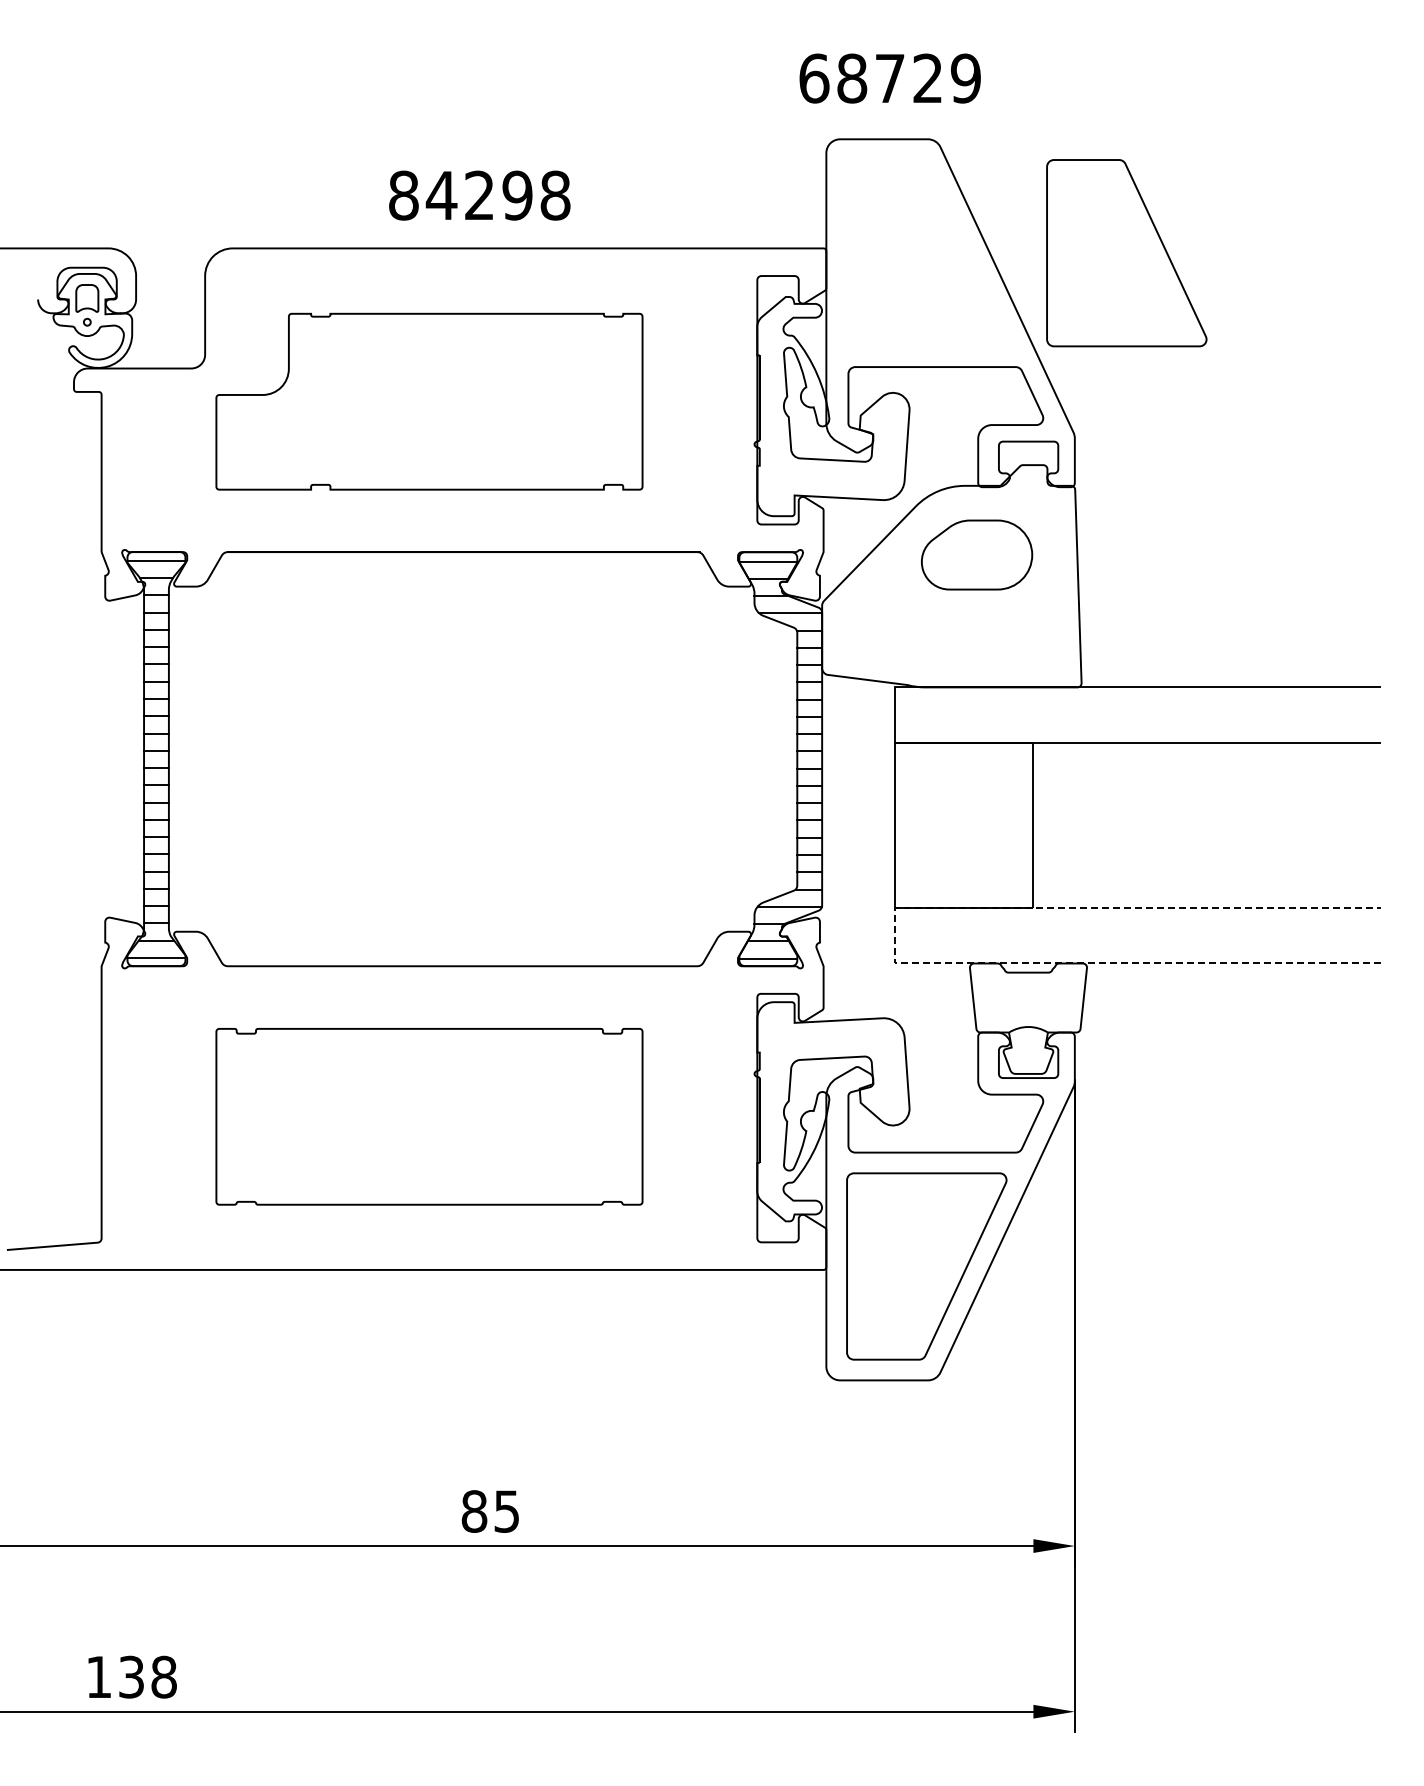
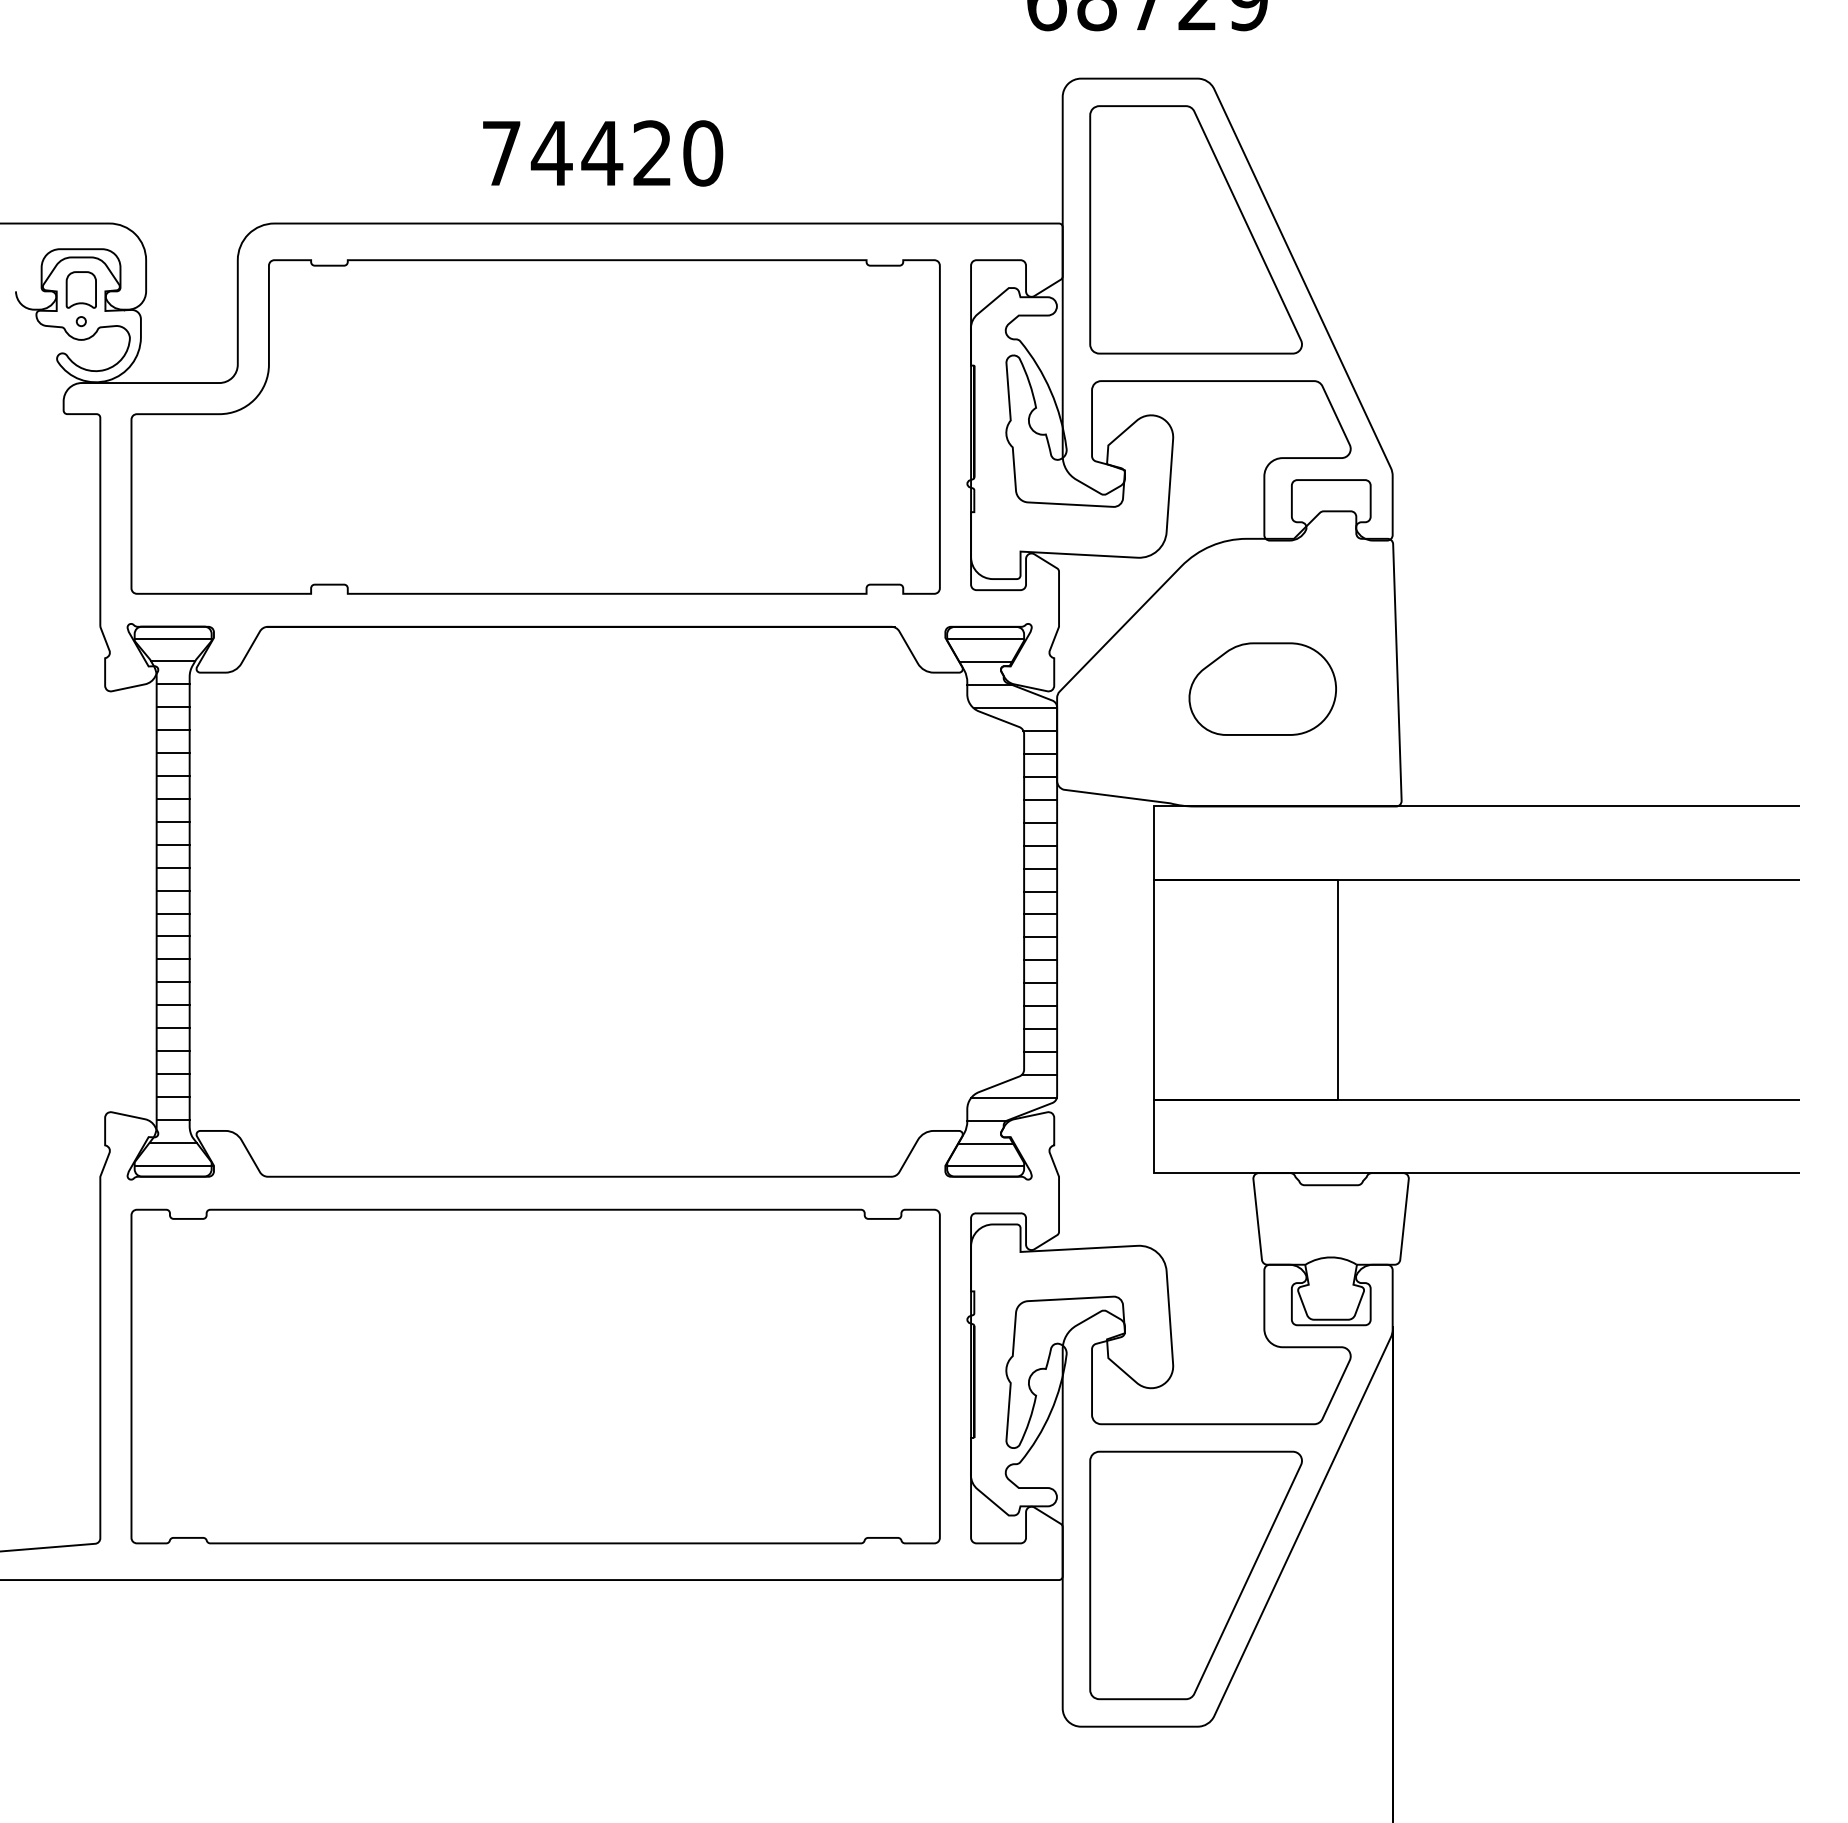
text: (479, 195) -> (602, 153), 84298 -> 74420
part: (1126, 253) -> (1195, 230), moved
part: (429, 401) -> (535, 426), size x1.43
part: (977, 554) -> (1263, 688), moved
line: (895, 935) -> (1154, 1135), dashed -> solid
part: (429, 1116) -> (535, 1376), size x1.43

